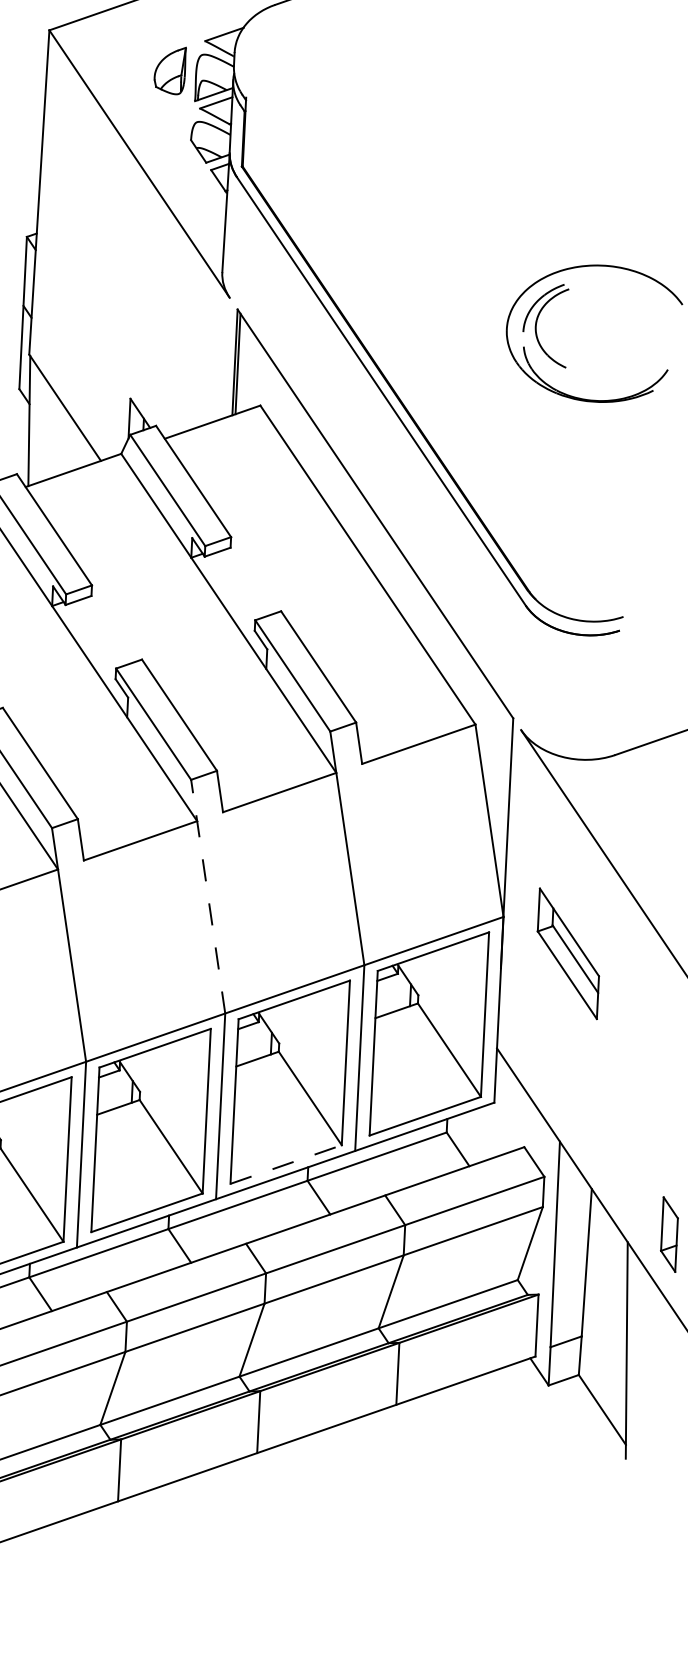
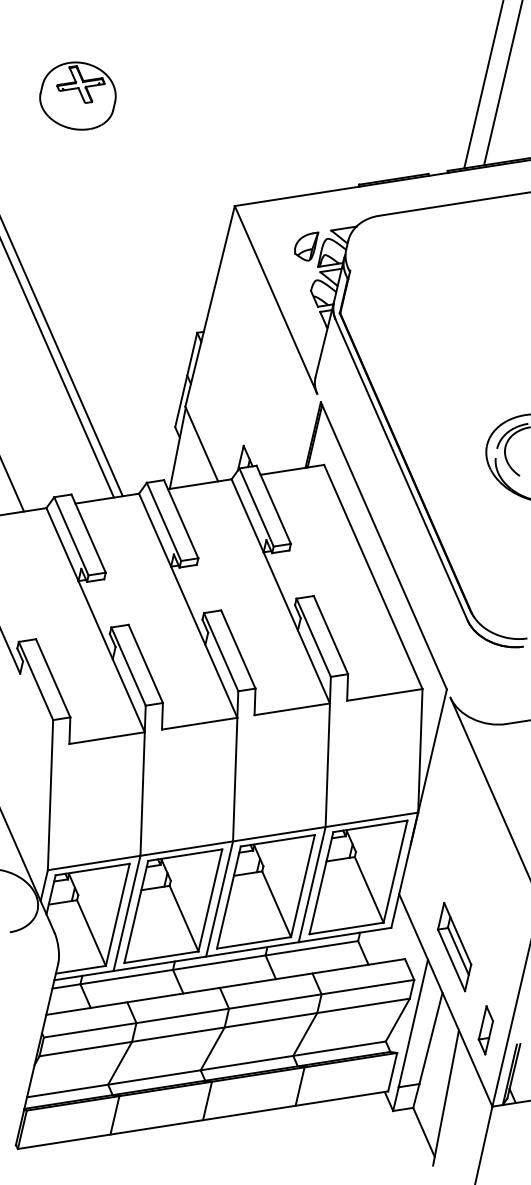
line: (207, 895) -> (235, 765), dashed -> solid
part: (568, 954) -> (454, 947), moved
line: (286, 1163) -> (254, 942), dashed -> solid

